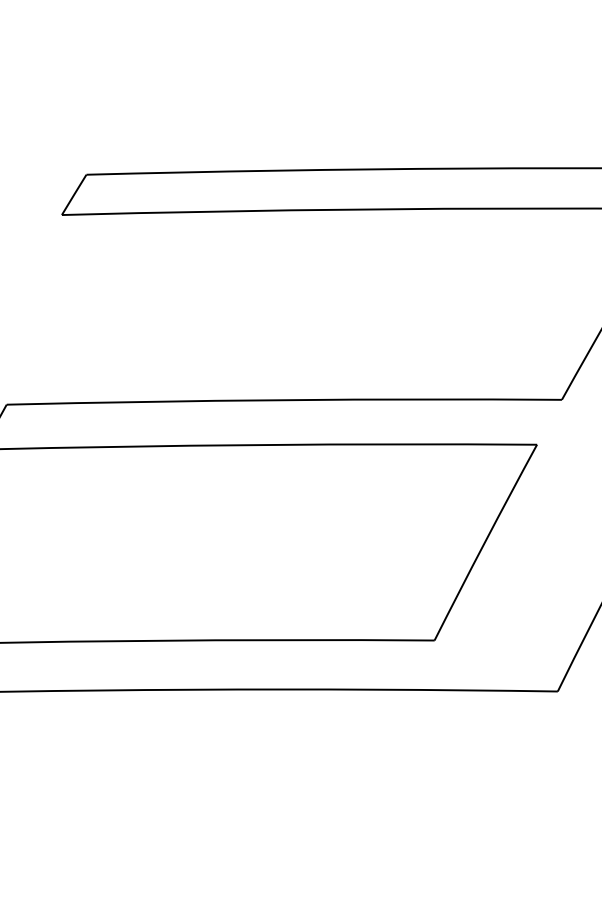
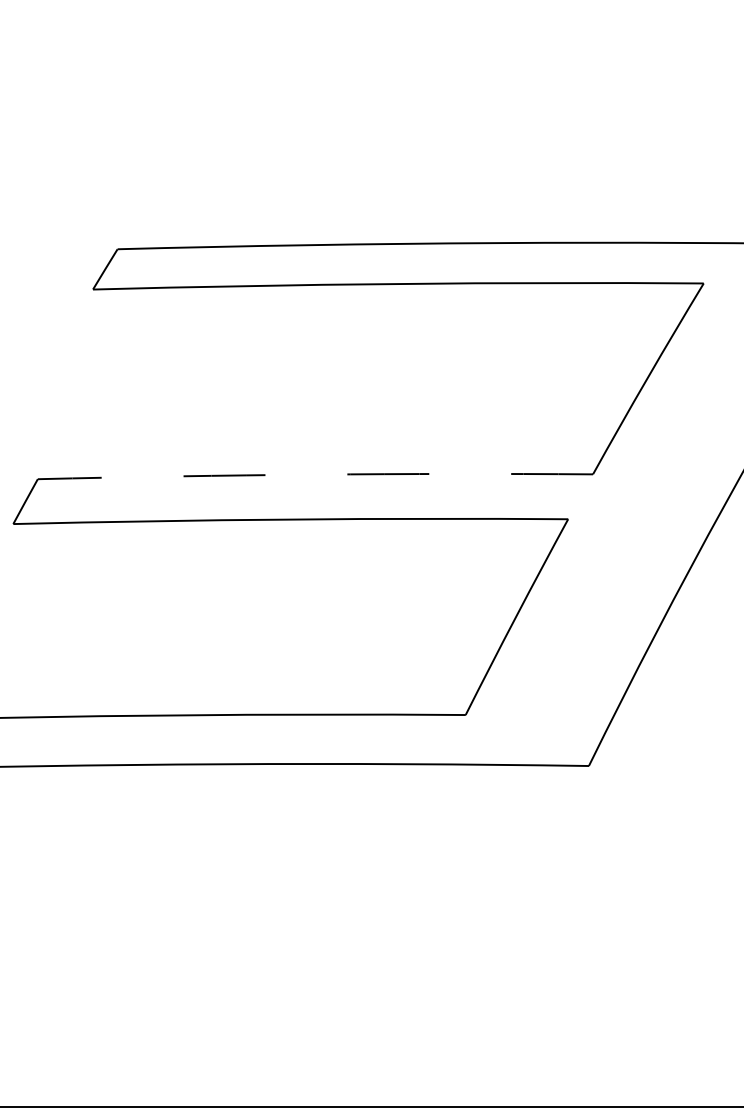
arc: (284, 399) -> (315, 474), solid -> dashed

